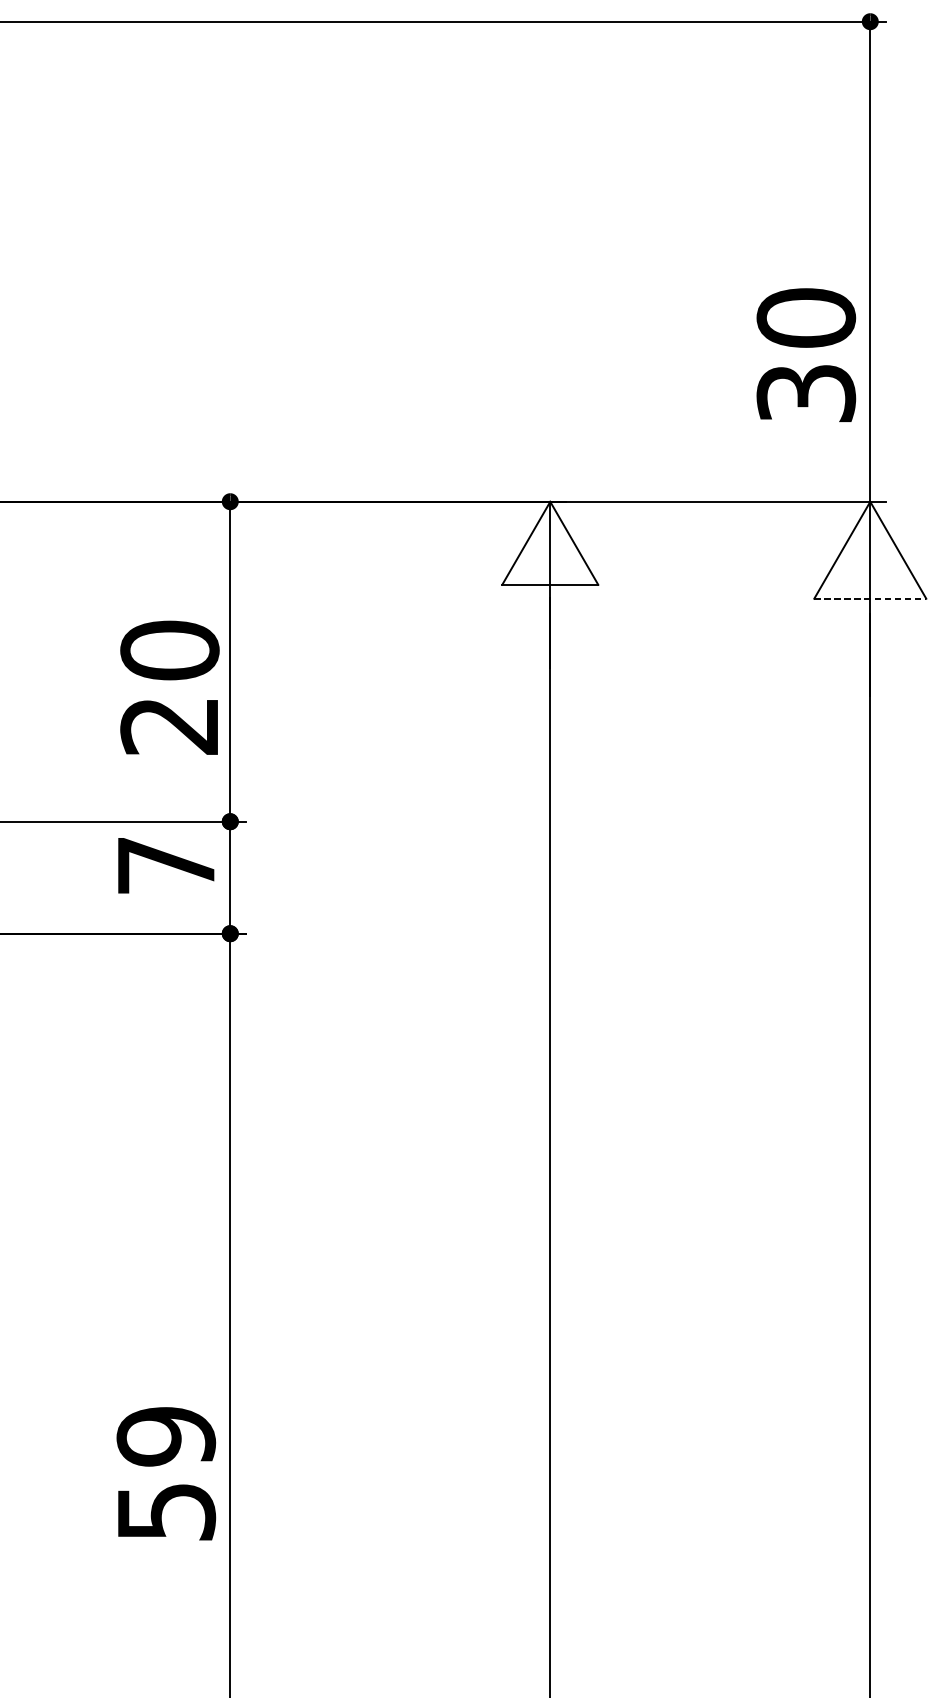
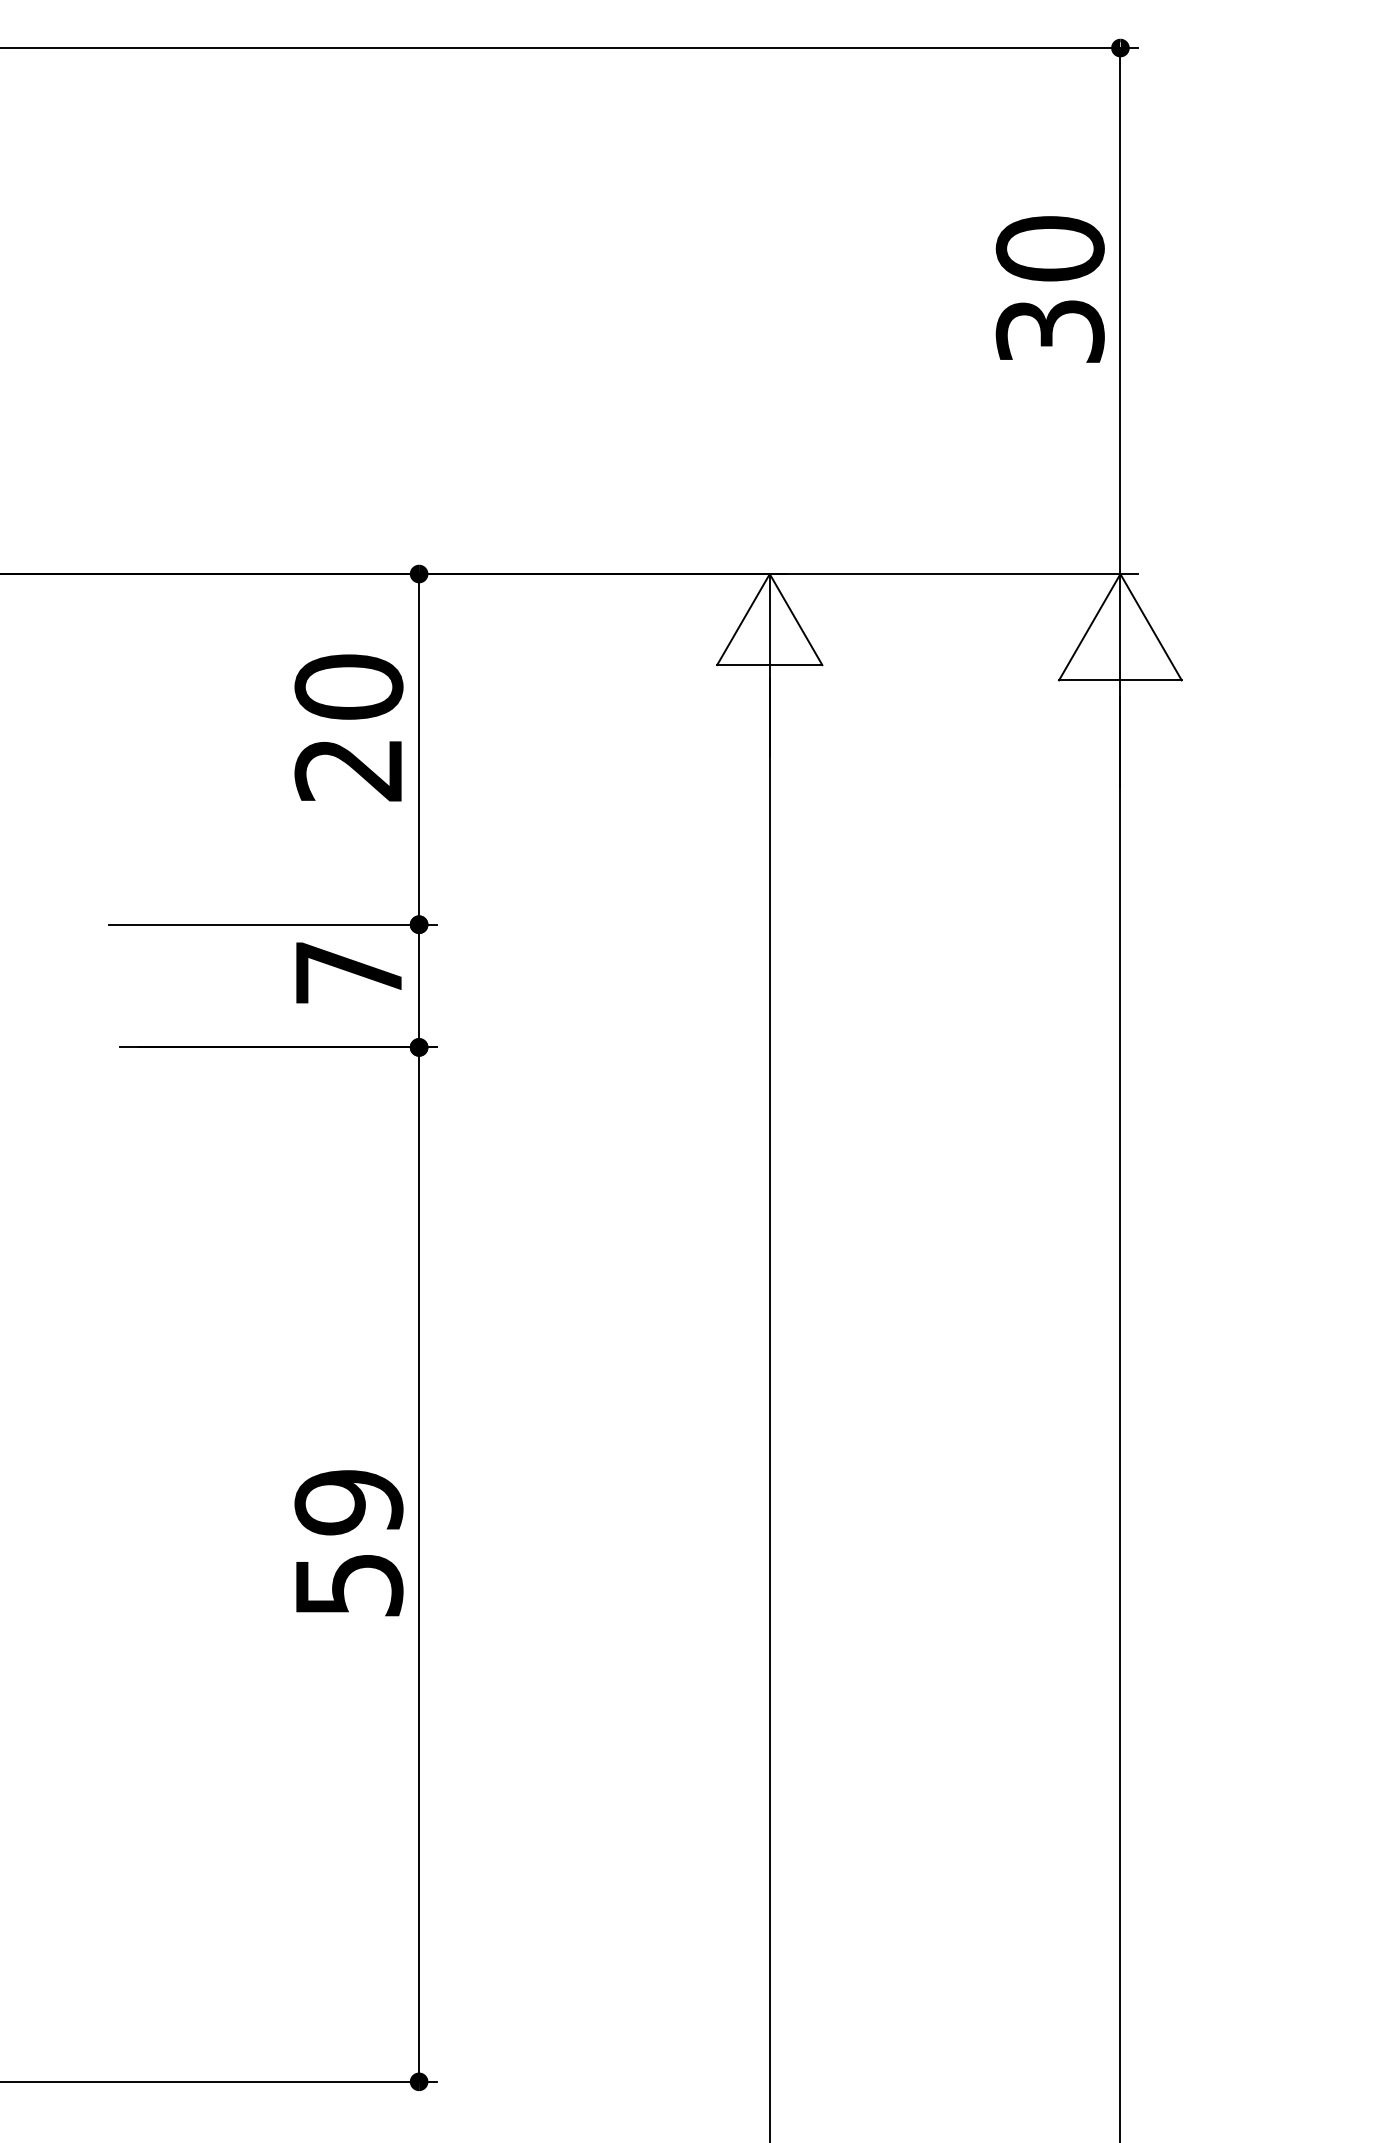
text: (805, 355) -> (1049, 289), moved
line: (870, 598) -> (1120, 680), dashed -> solid
text: (169, 687) -> (348, 727), moved
text: (165, 1474) -> (348, 1543), moved

